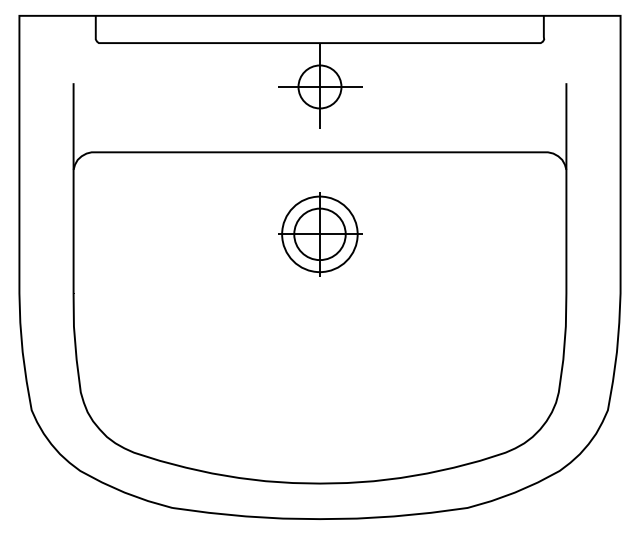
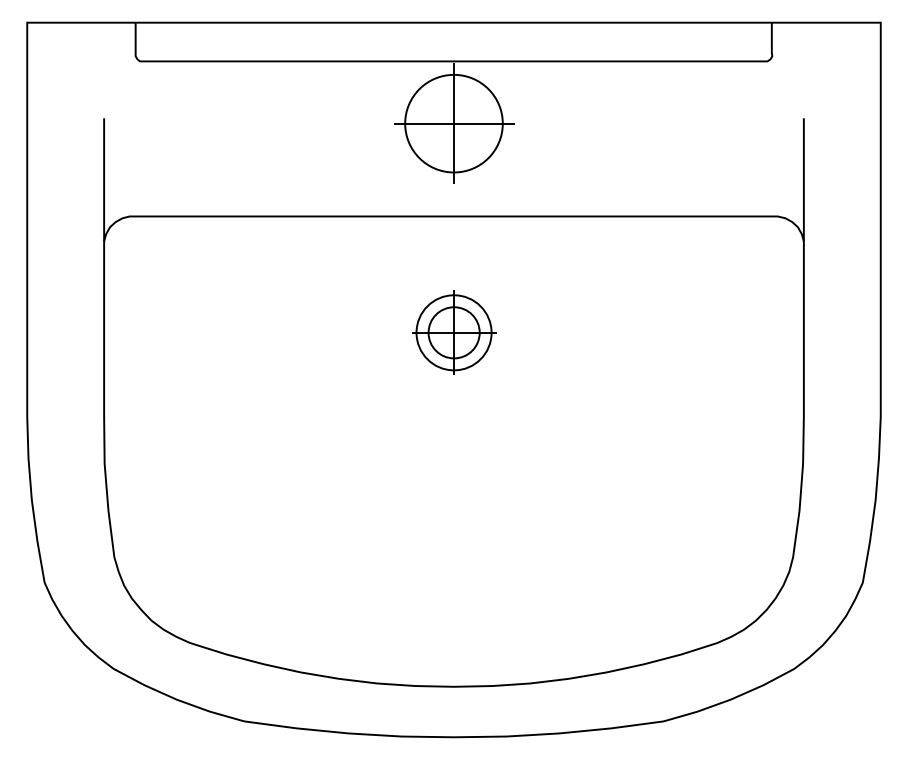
circle: (319, 86) -> (453, 123), size x1.6
part: (320, 234) -> (454, 332), size x0.7

